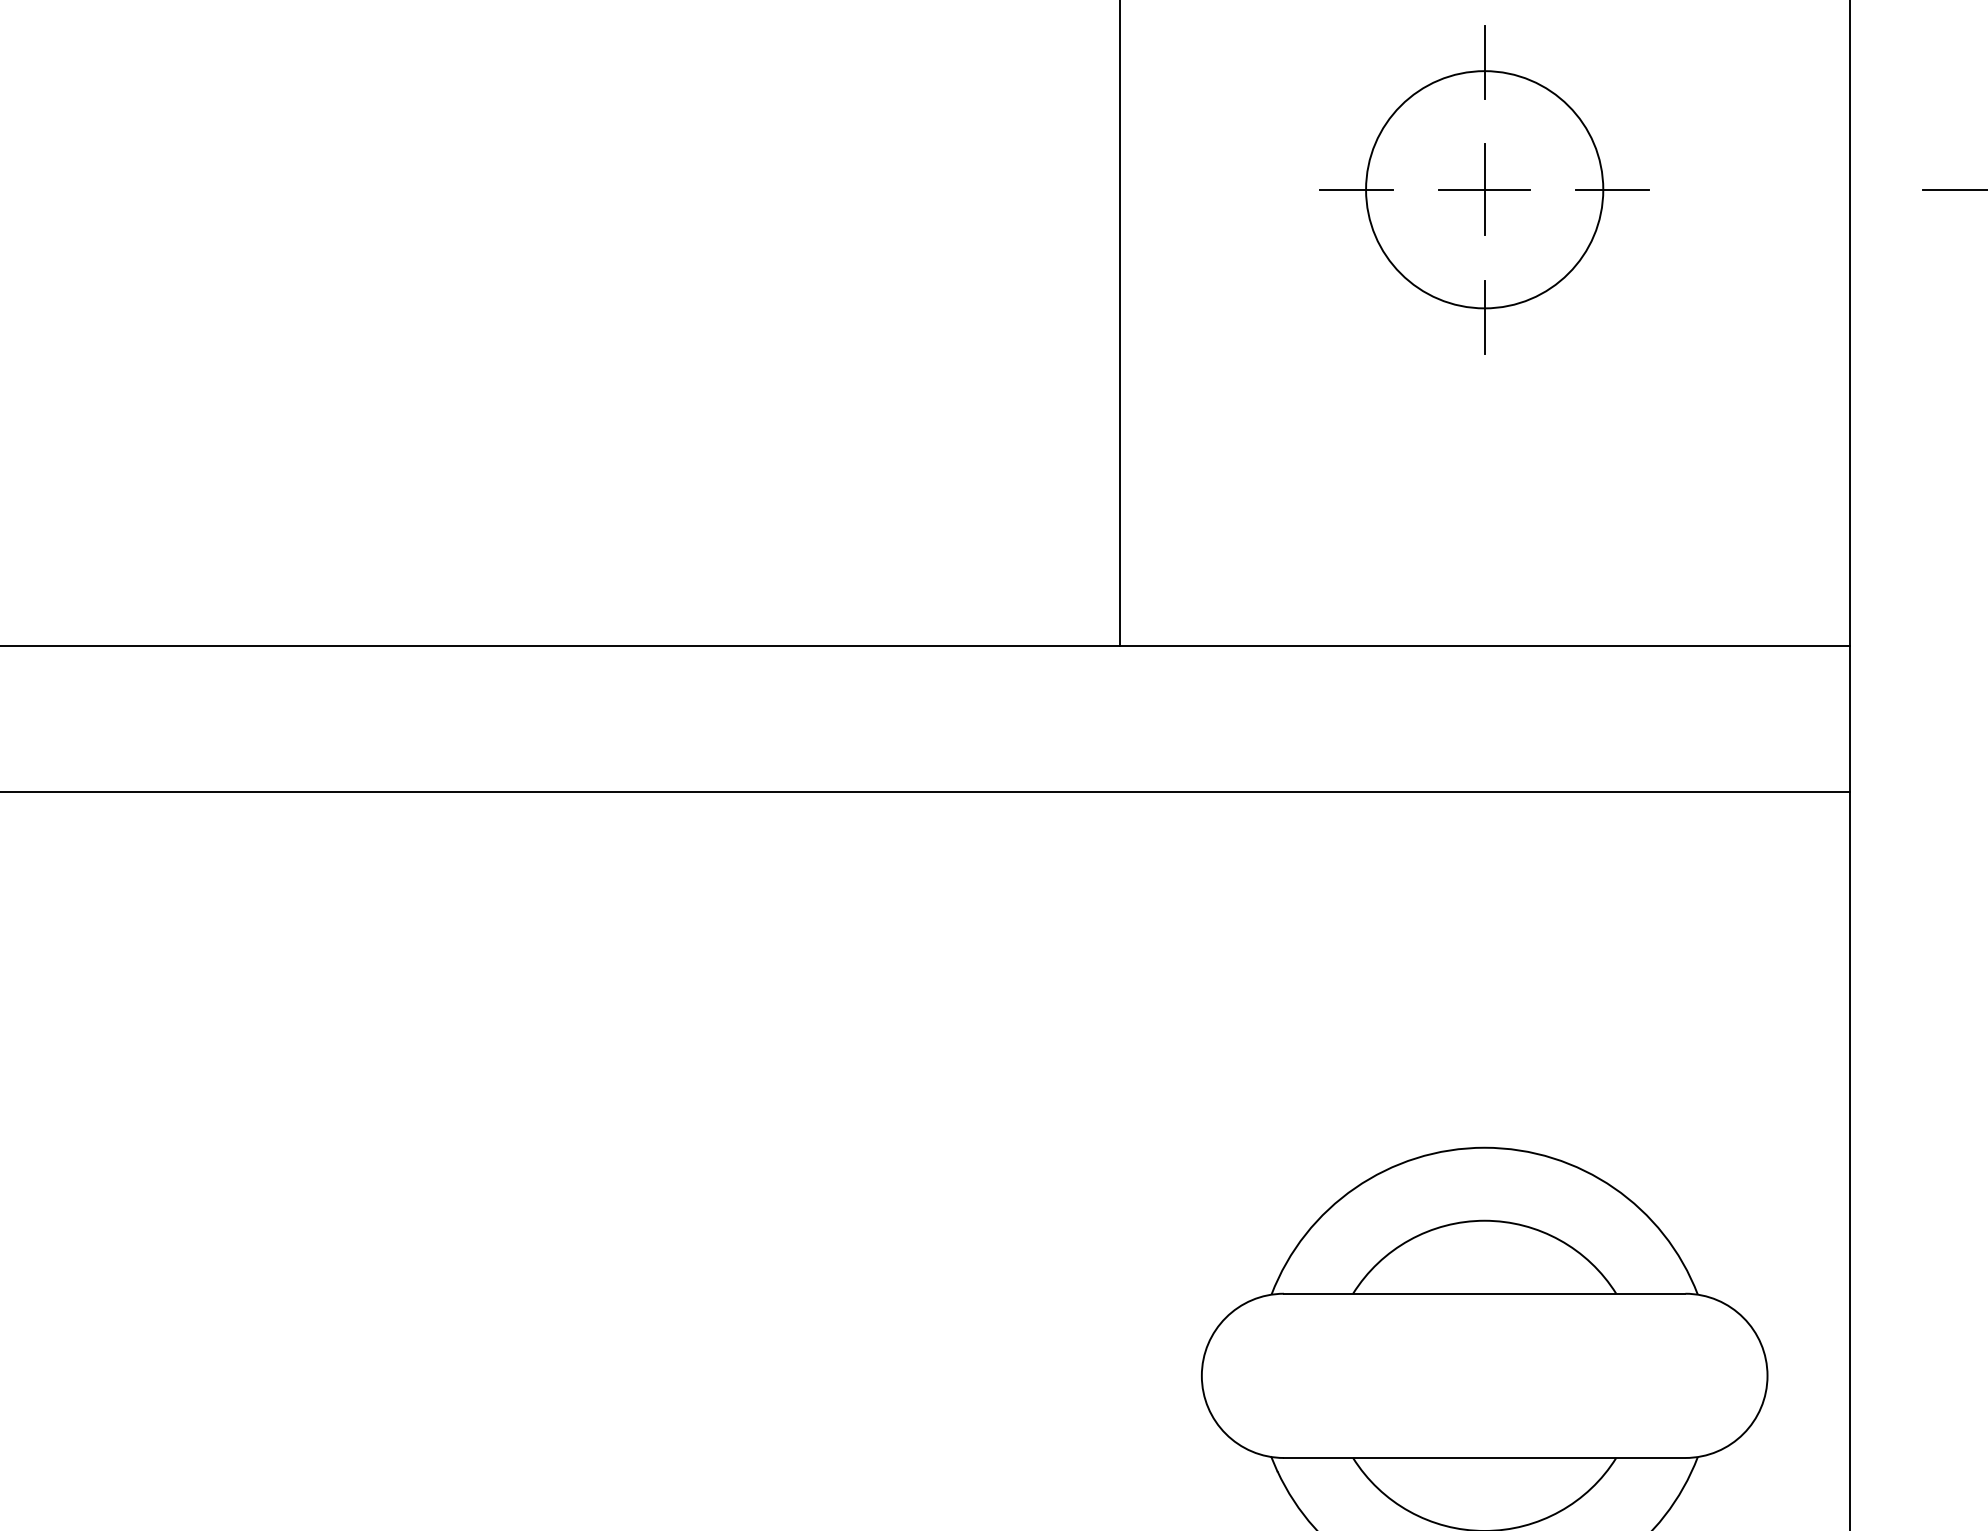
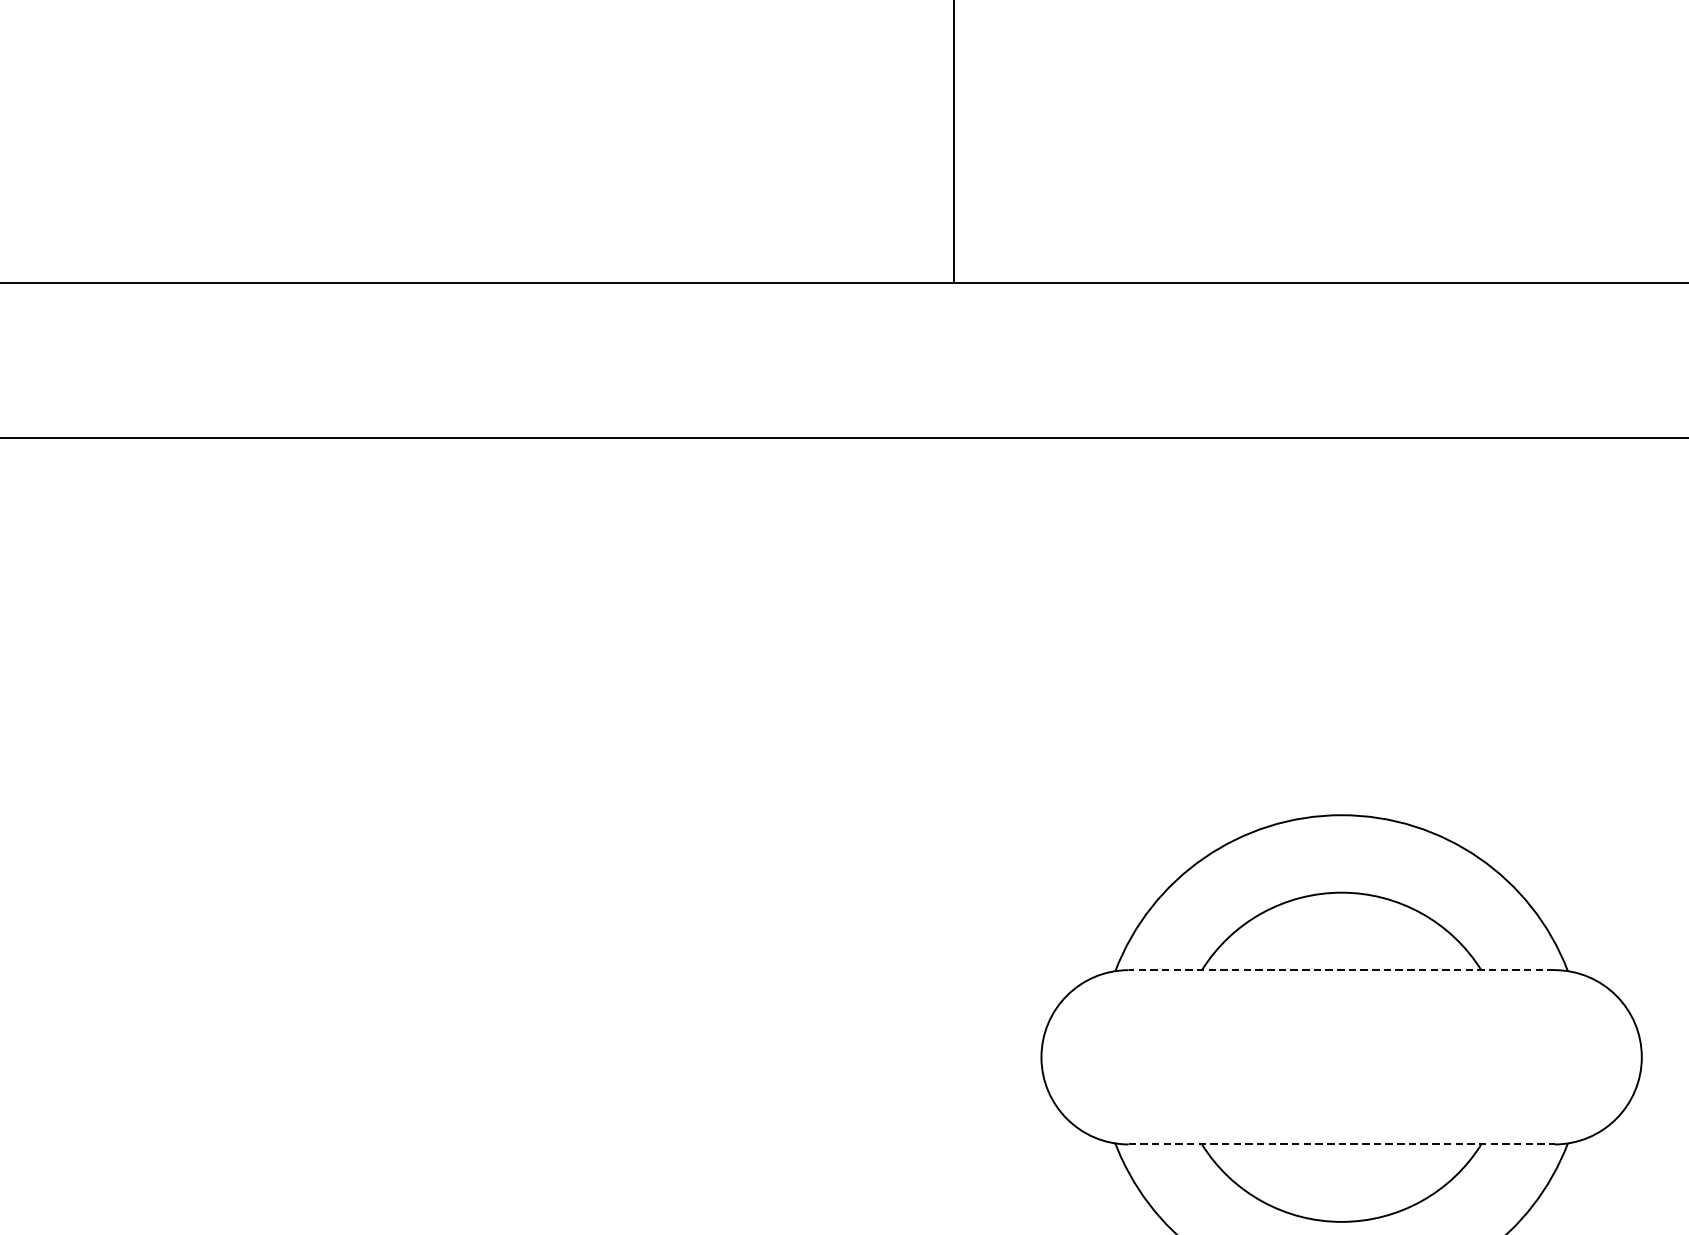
line: (1484, 1293) -> (1341, 969), solid -> dashed
line: (1484, 1457) -> (1341, 1143), solid -> dashed

